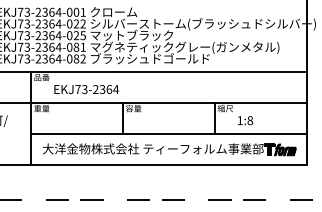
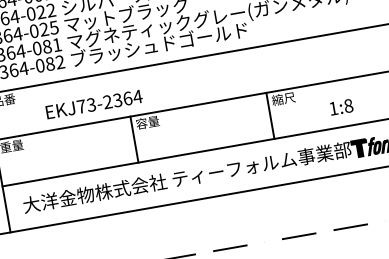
text: (86, 89) -> (93, 104), moved
text: (245, 120) -> (341, 107), moved

